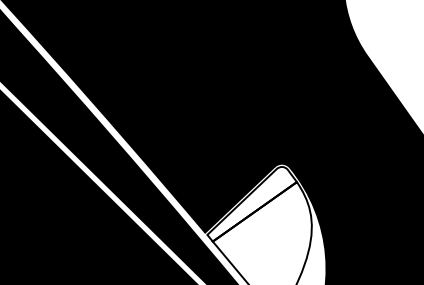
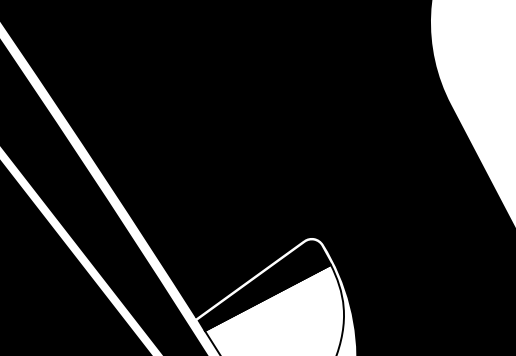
fill: (251, 204) -> (264, 287), added

